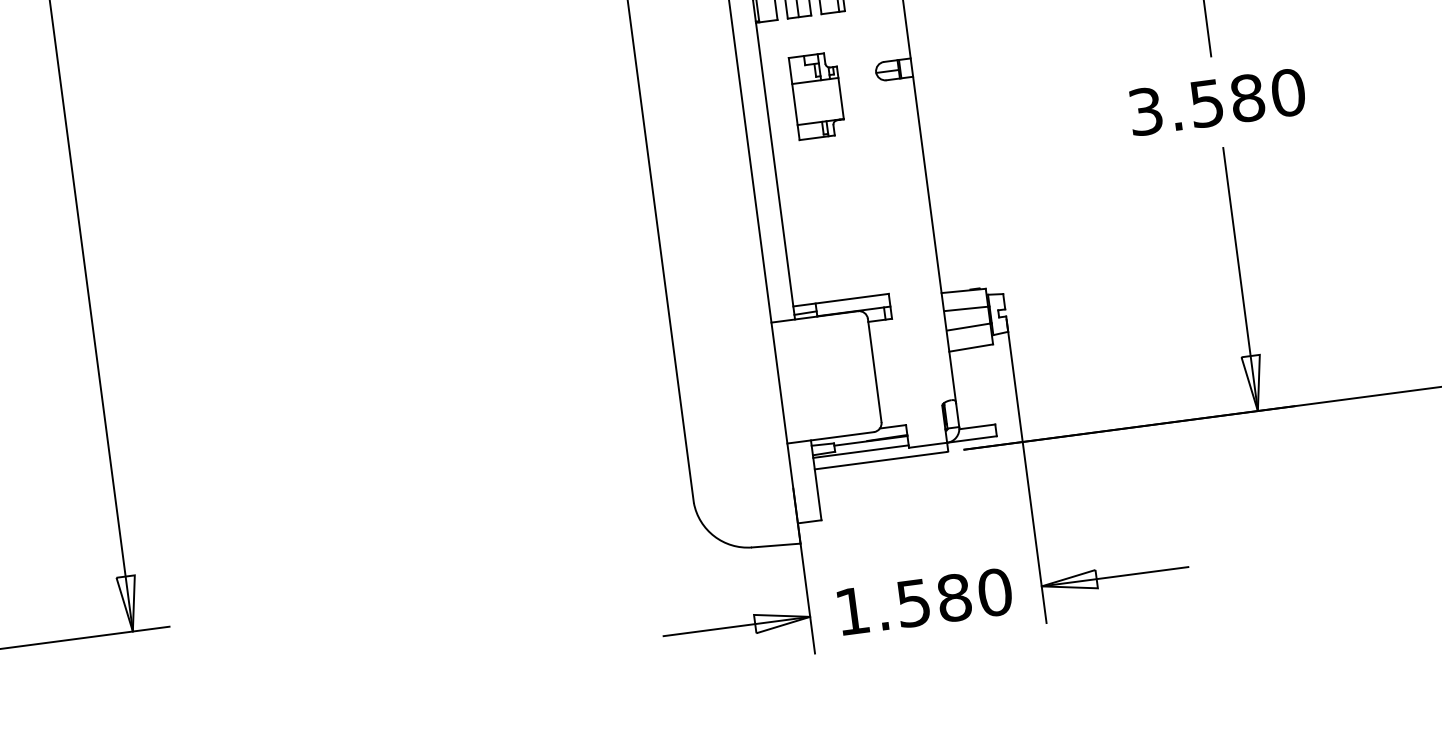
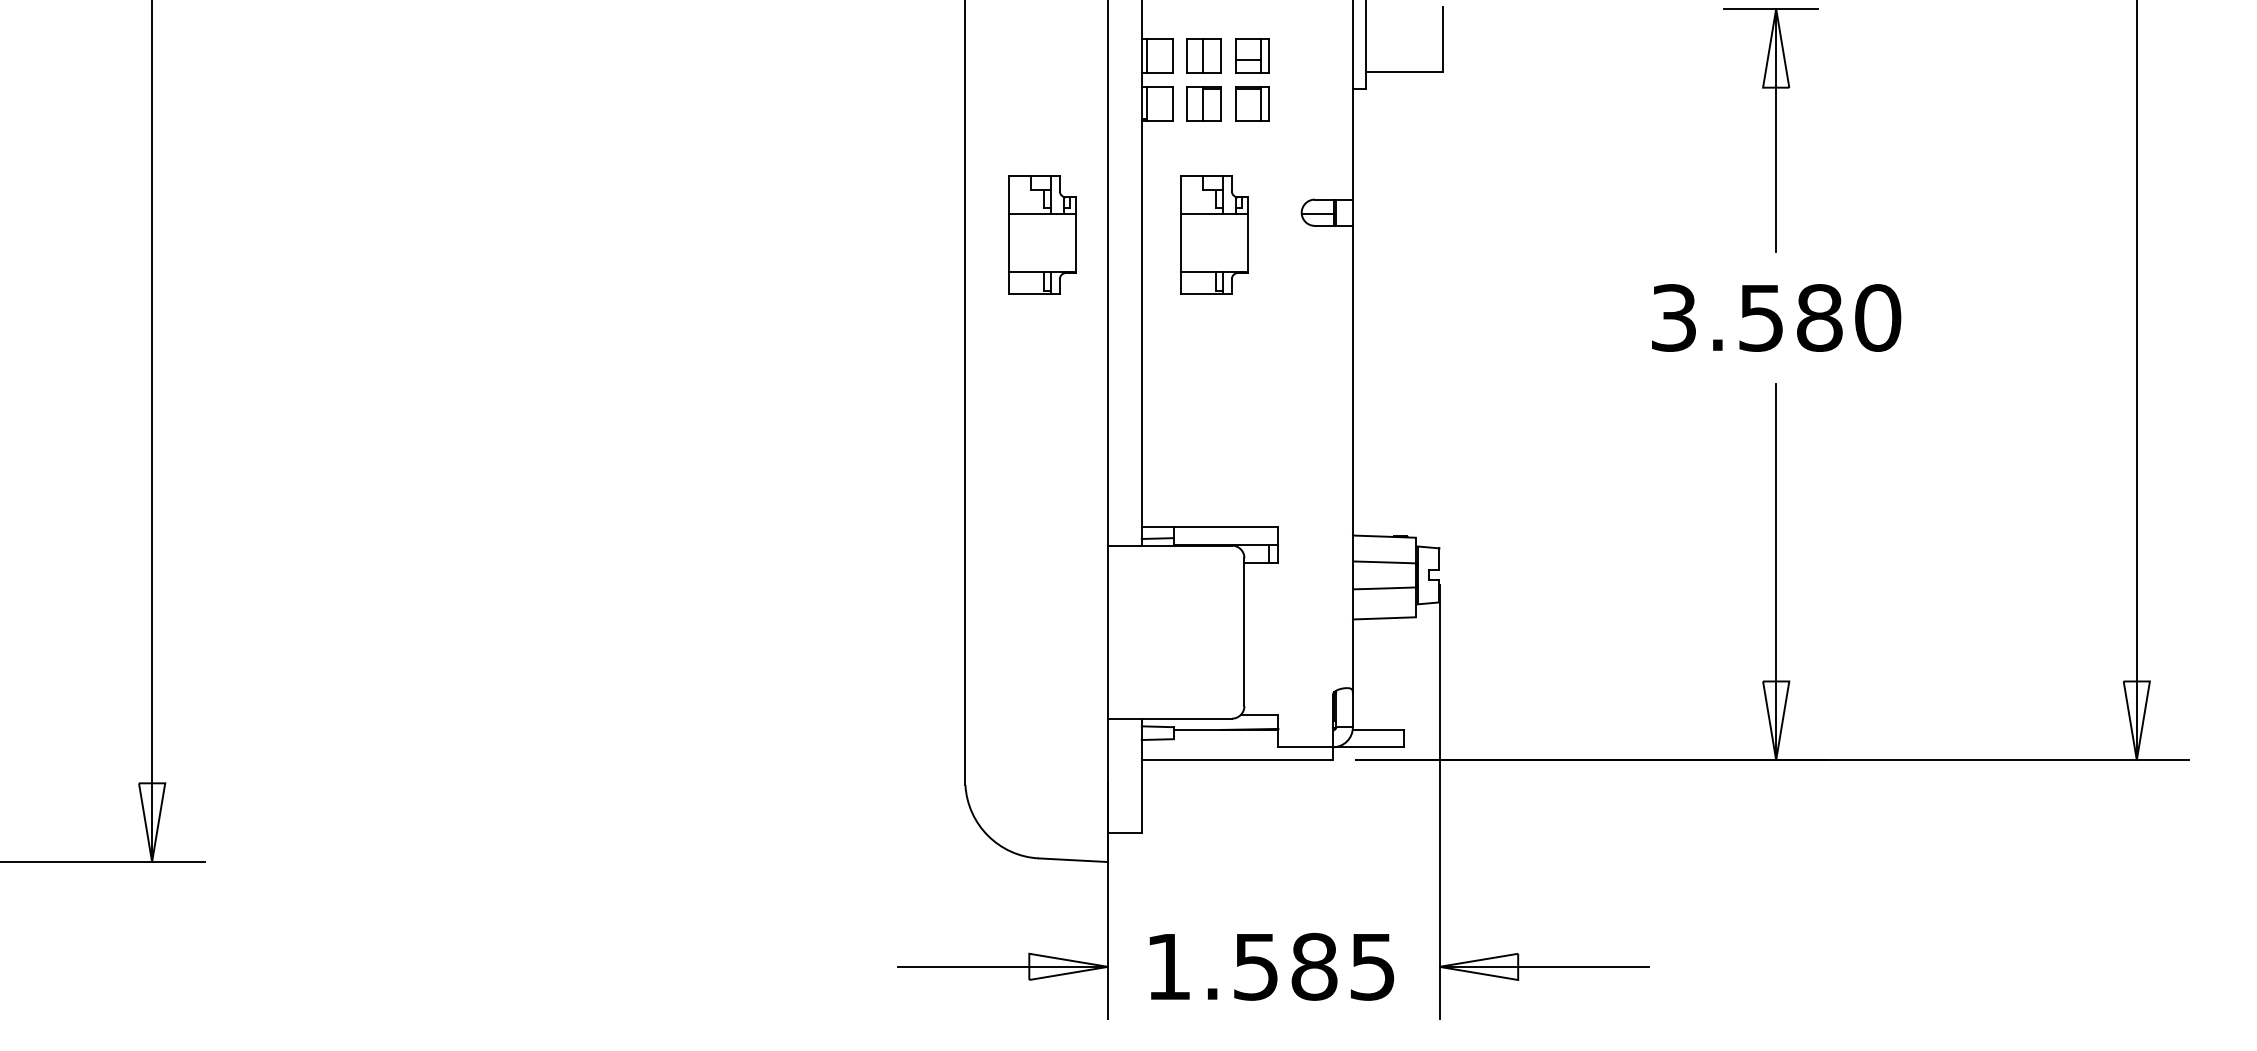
part: (697, 111) -> (1042, 234), added
line: (860, 451) -> (1209, 743), removed
text: (994, 592) -> (1372, 966), 1.580 -> 1.585

